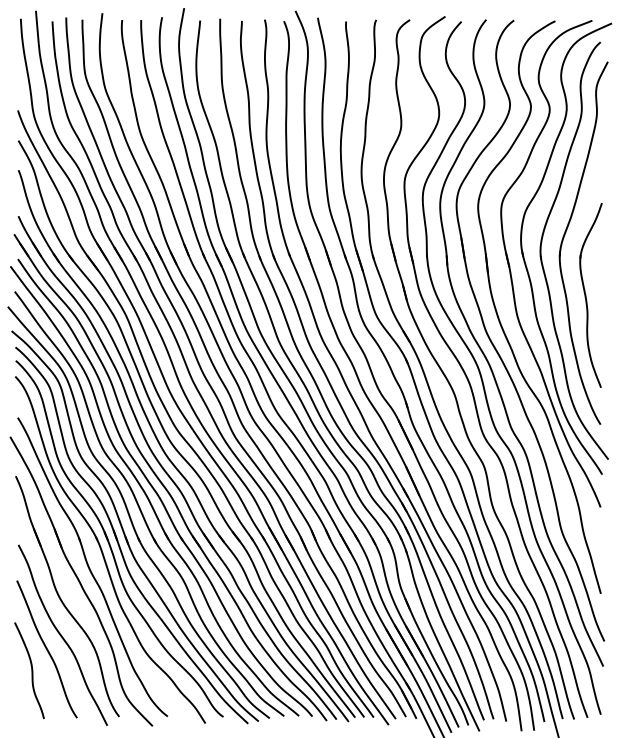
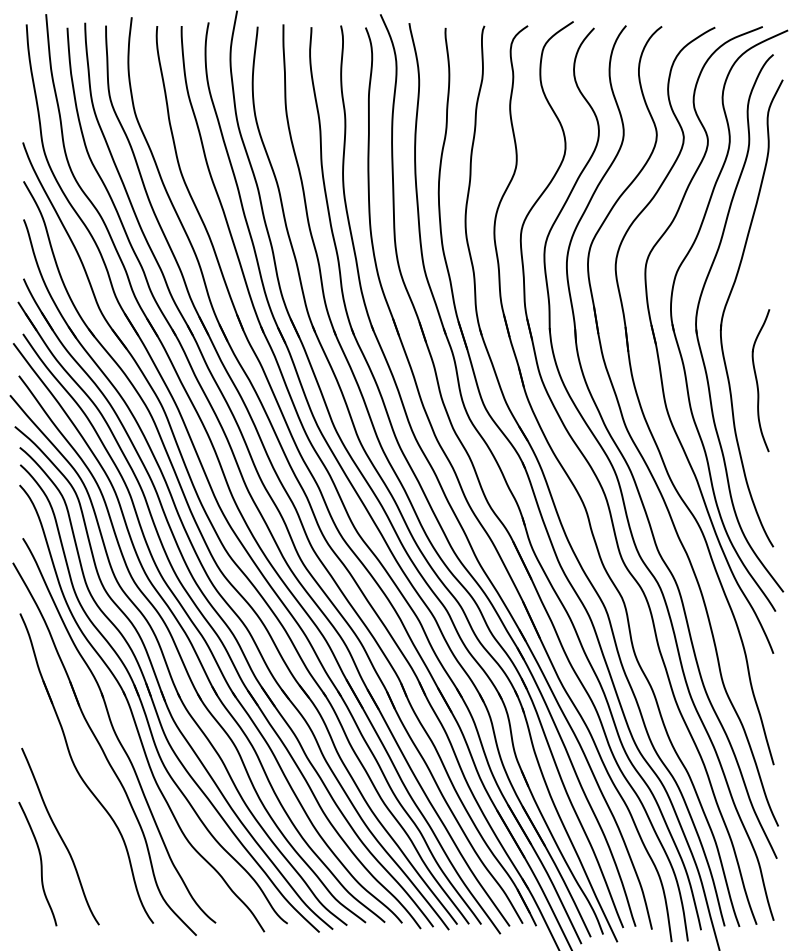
part: (590, 295) -> (760, 380), size x0.6
curve: (61, 635) -> (79, 818), removed

